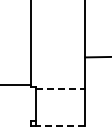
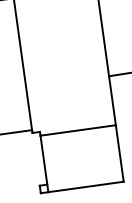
line: (60, 89) -> (78, 130), dashed -> solid
line: (60, 126) -> (86, 187), dashed -> solid

